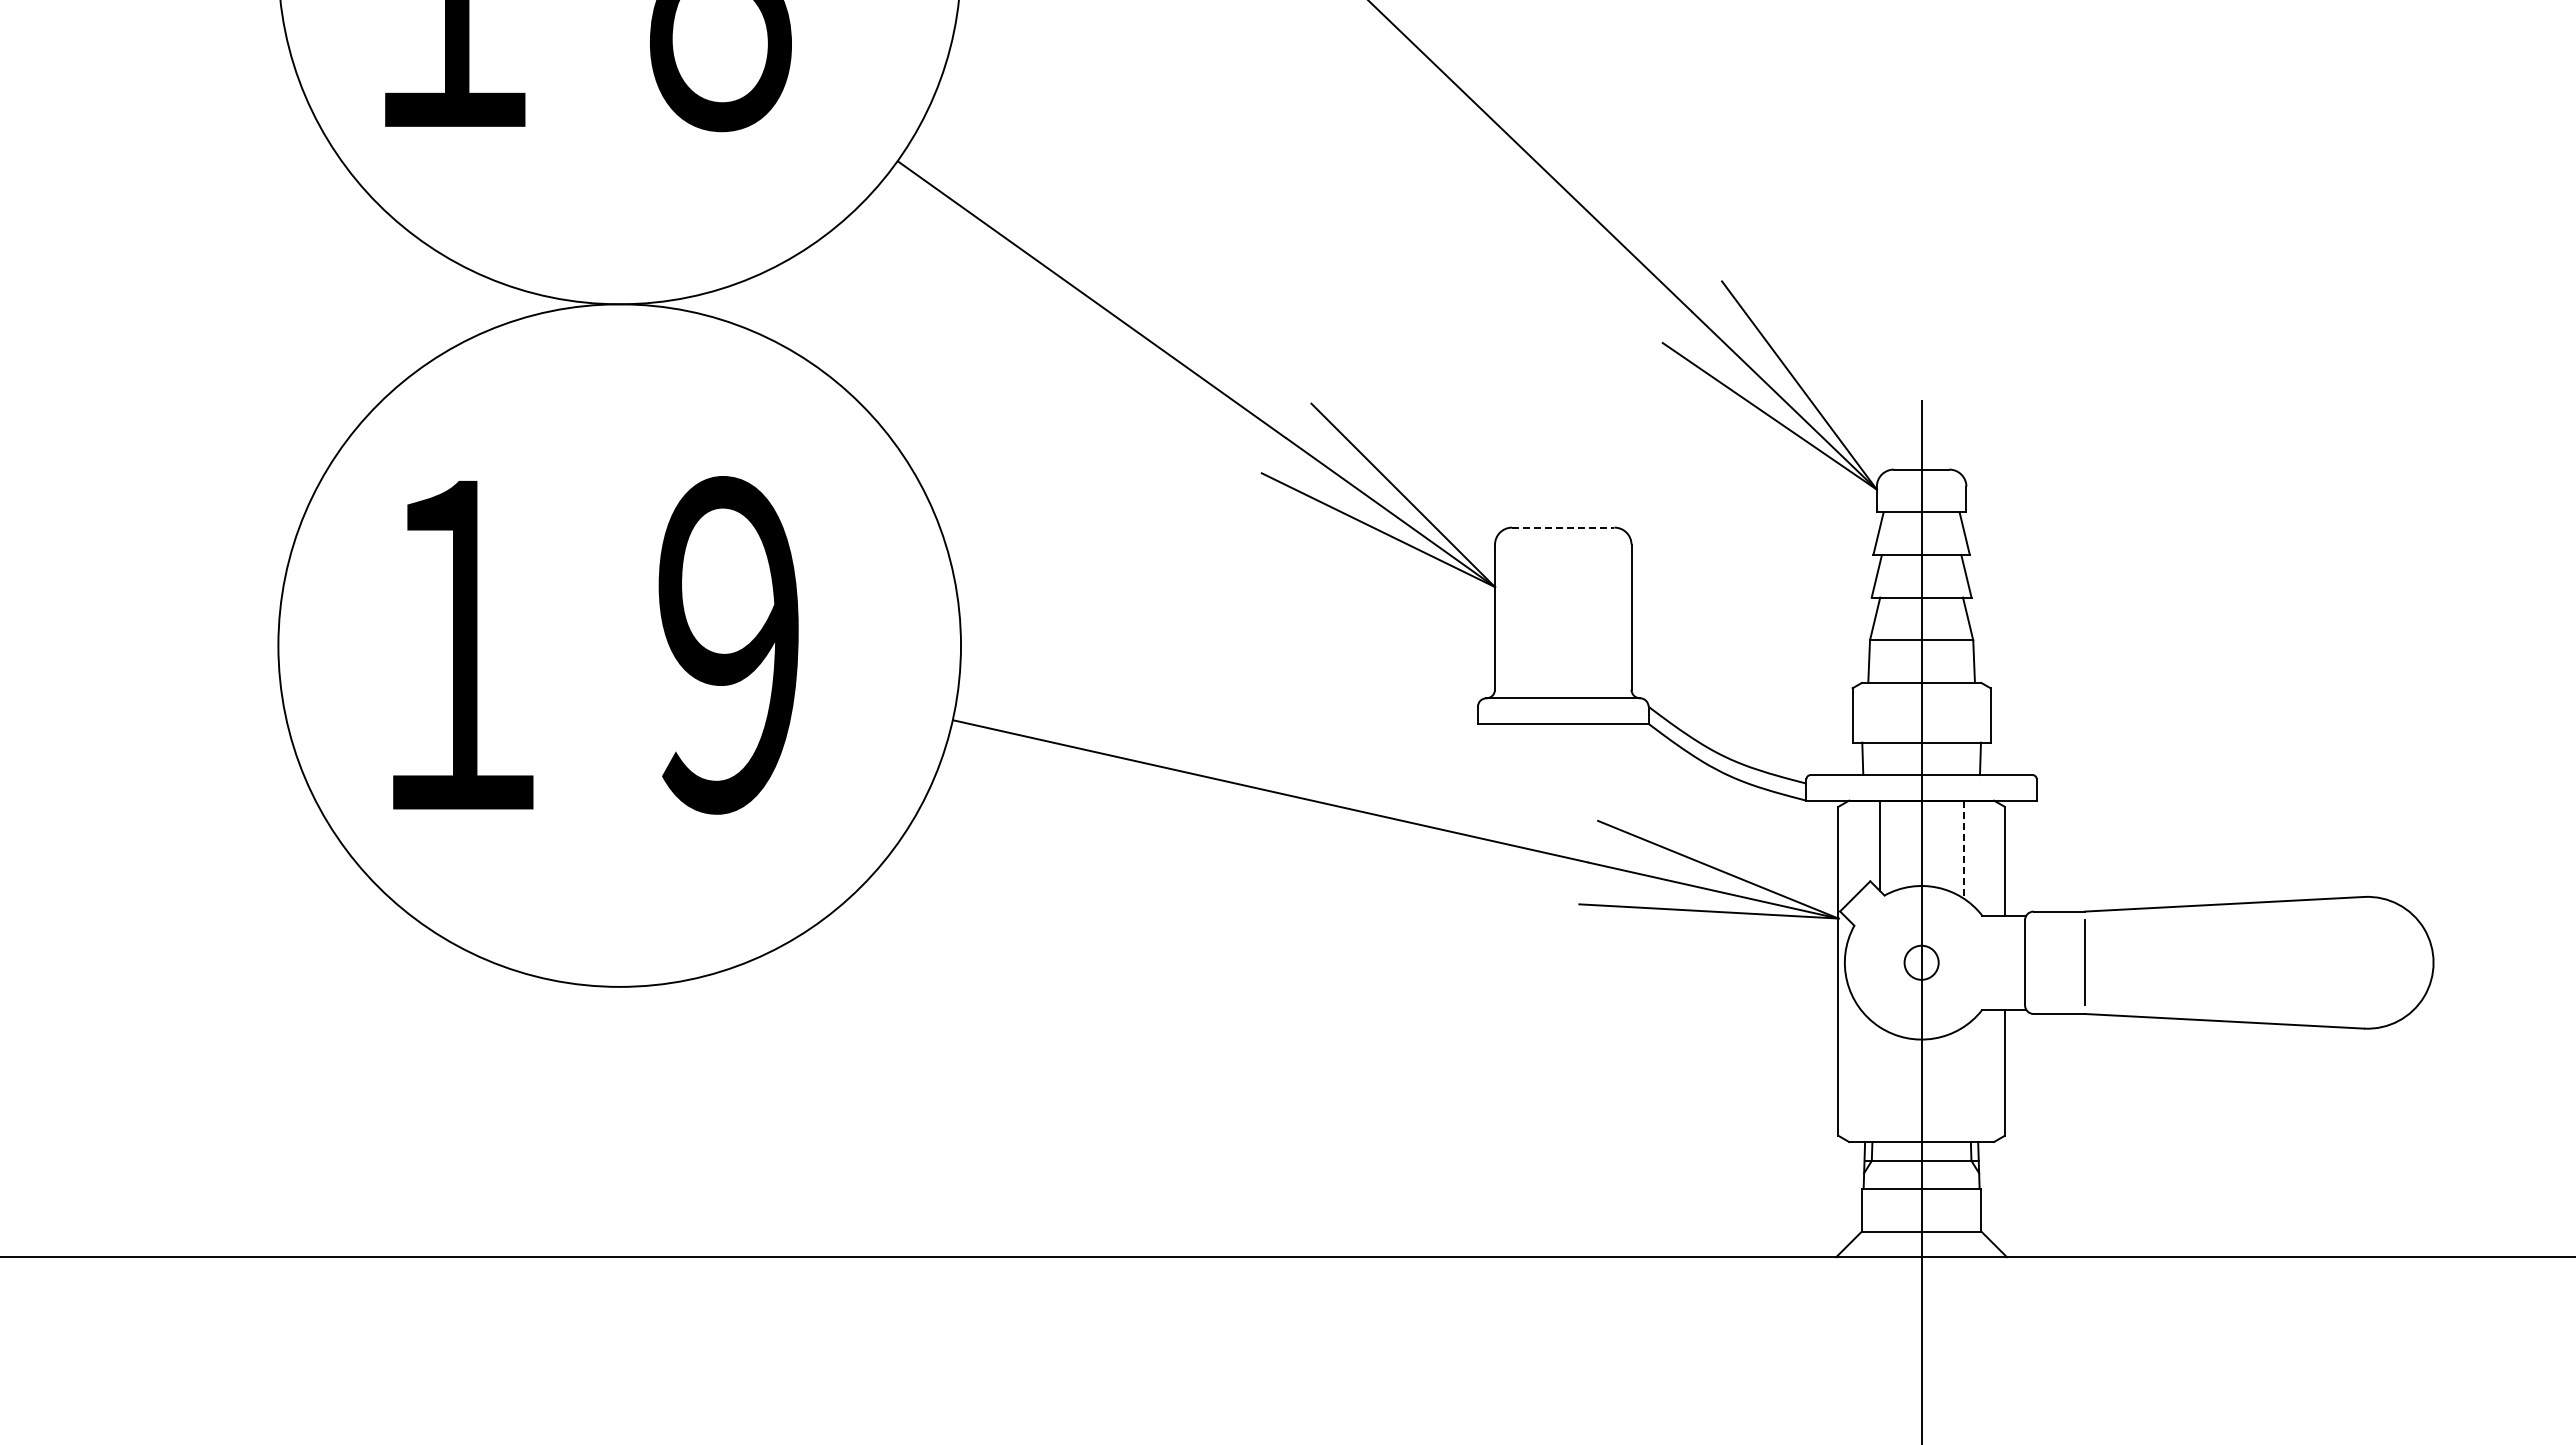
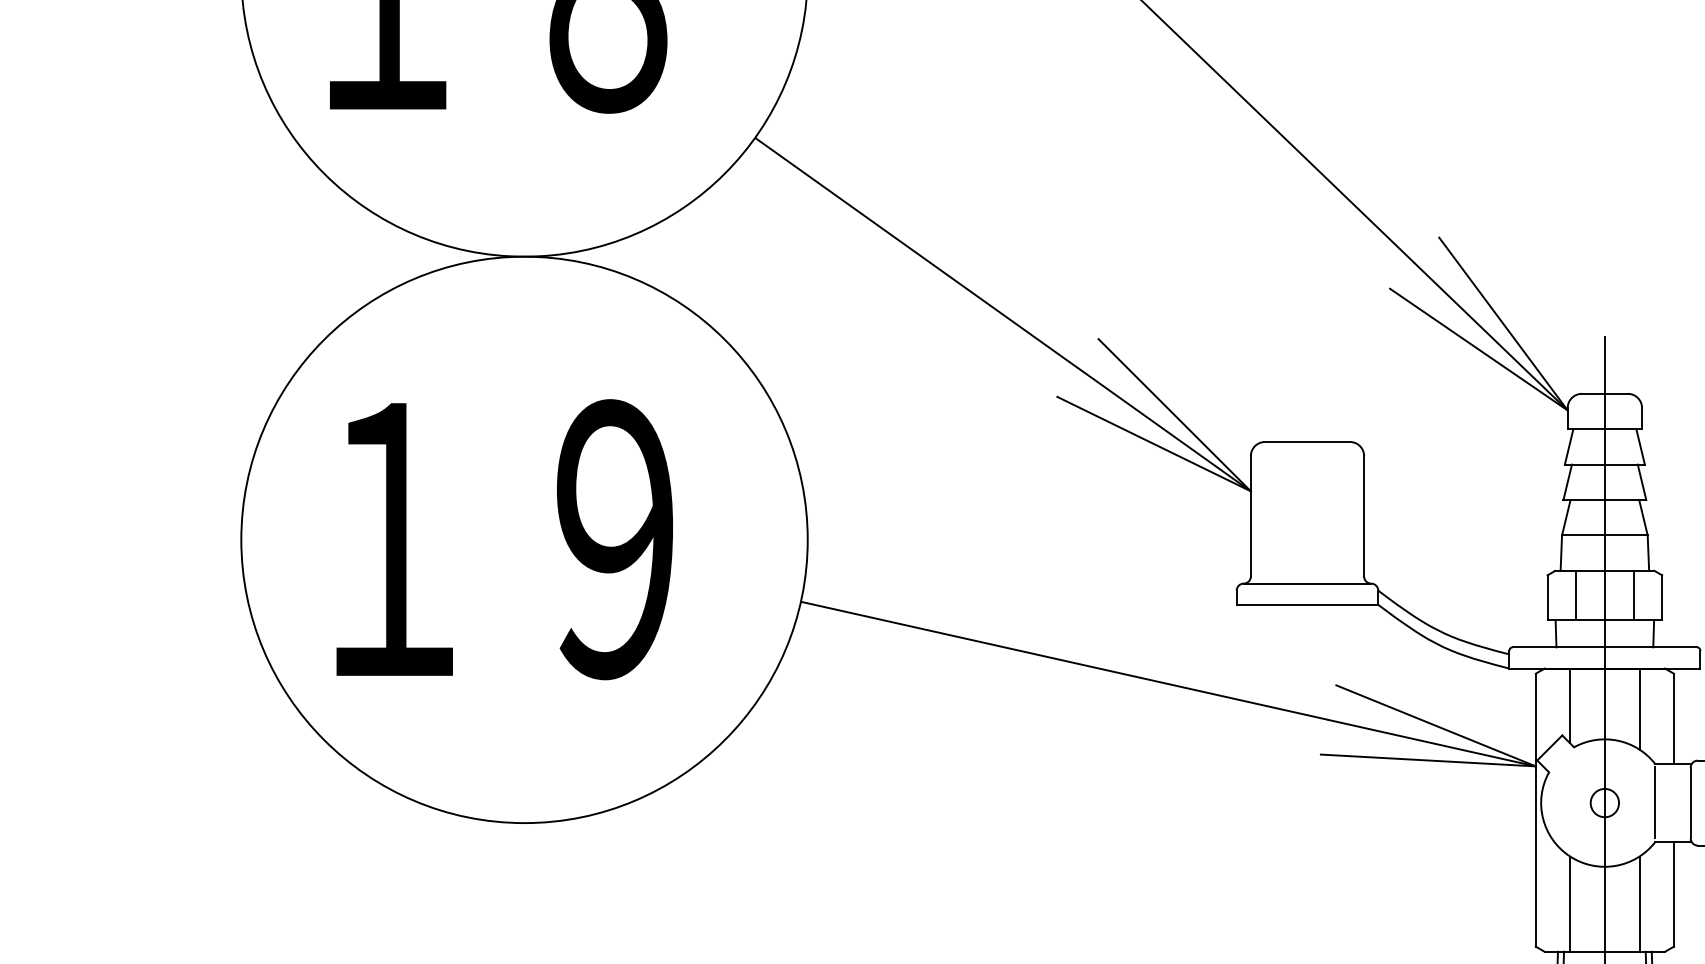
line: (1563, 527) -> (1307, 441), dashed -> solid
line: (1887, 712) -> (1576, 595), added
line: (1956, 712) -> (1633, 595), added
line: (1963, 849) -> (1639, 709), dashed -> solid
line: (1982, 962) -> (1655, 802), added
line: (1879, 1084) -> (1569, 904), added
line: (1963, 1084) -> (1639, 904), added

